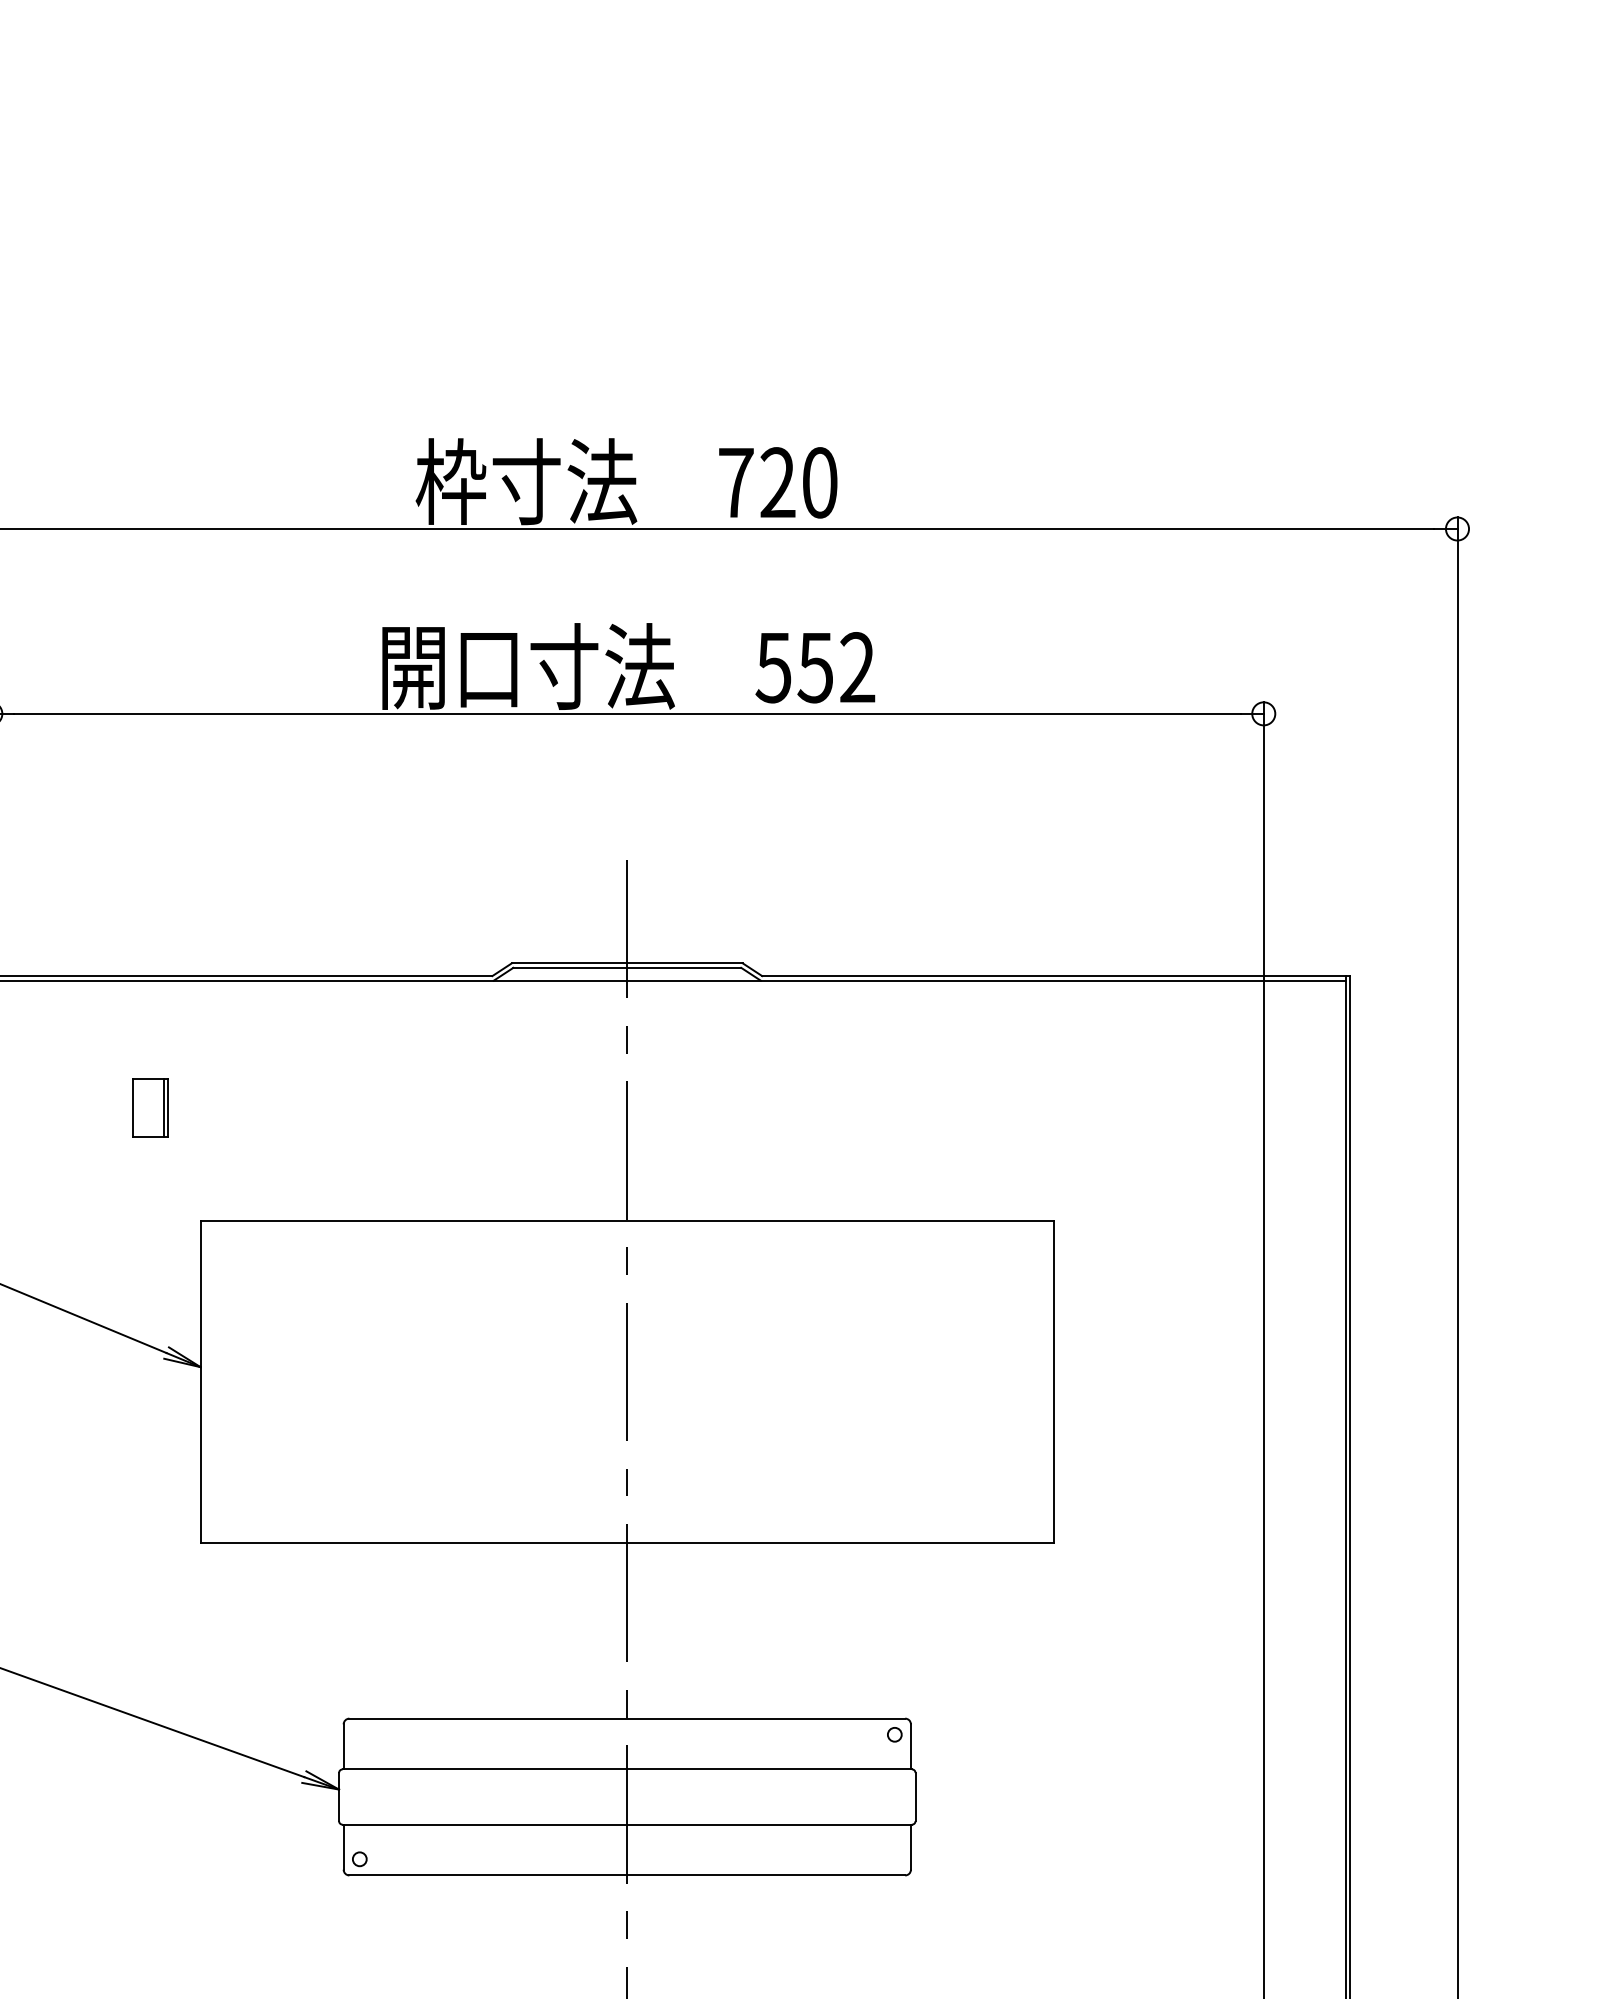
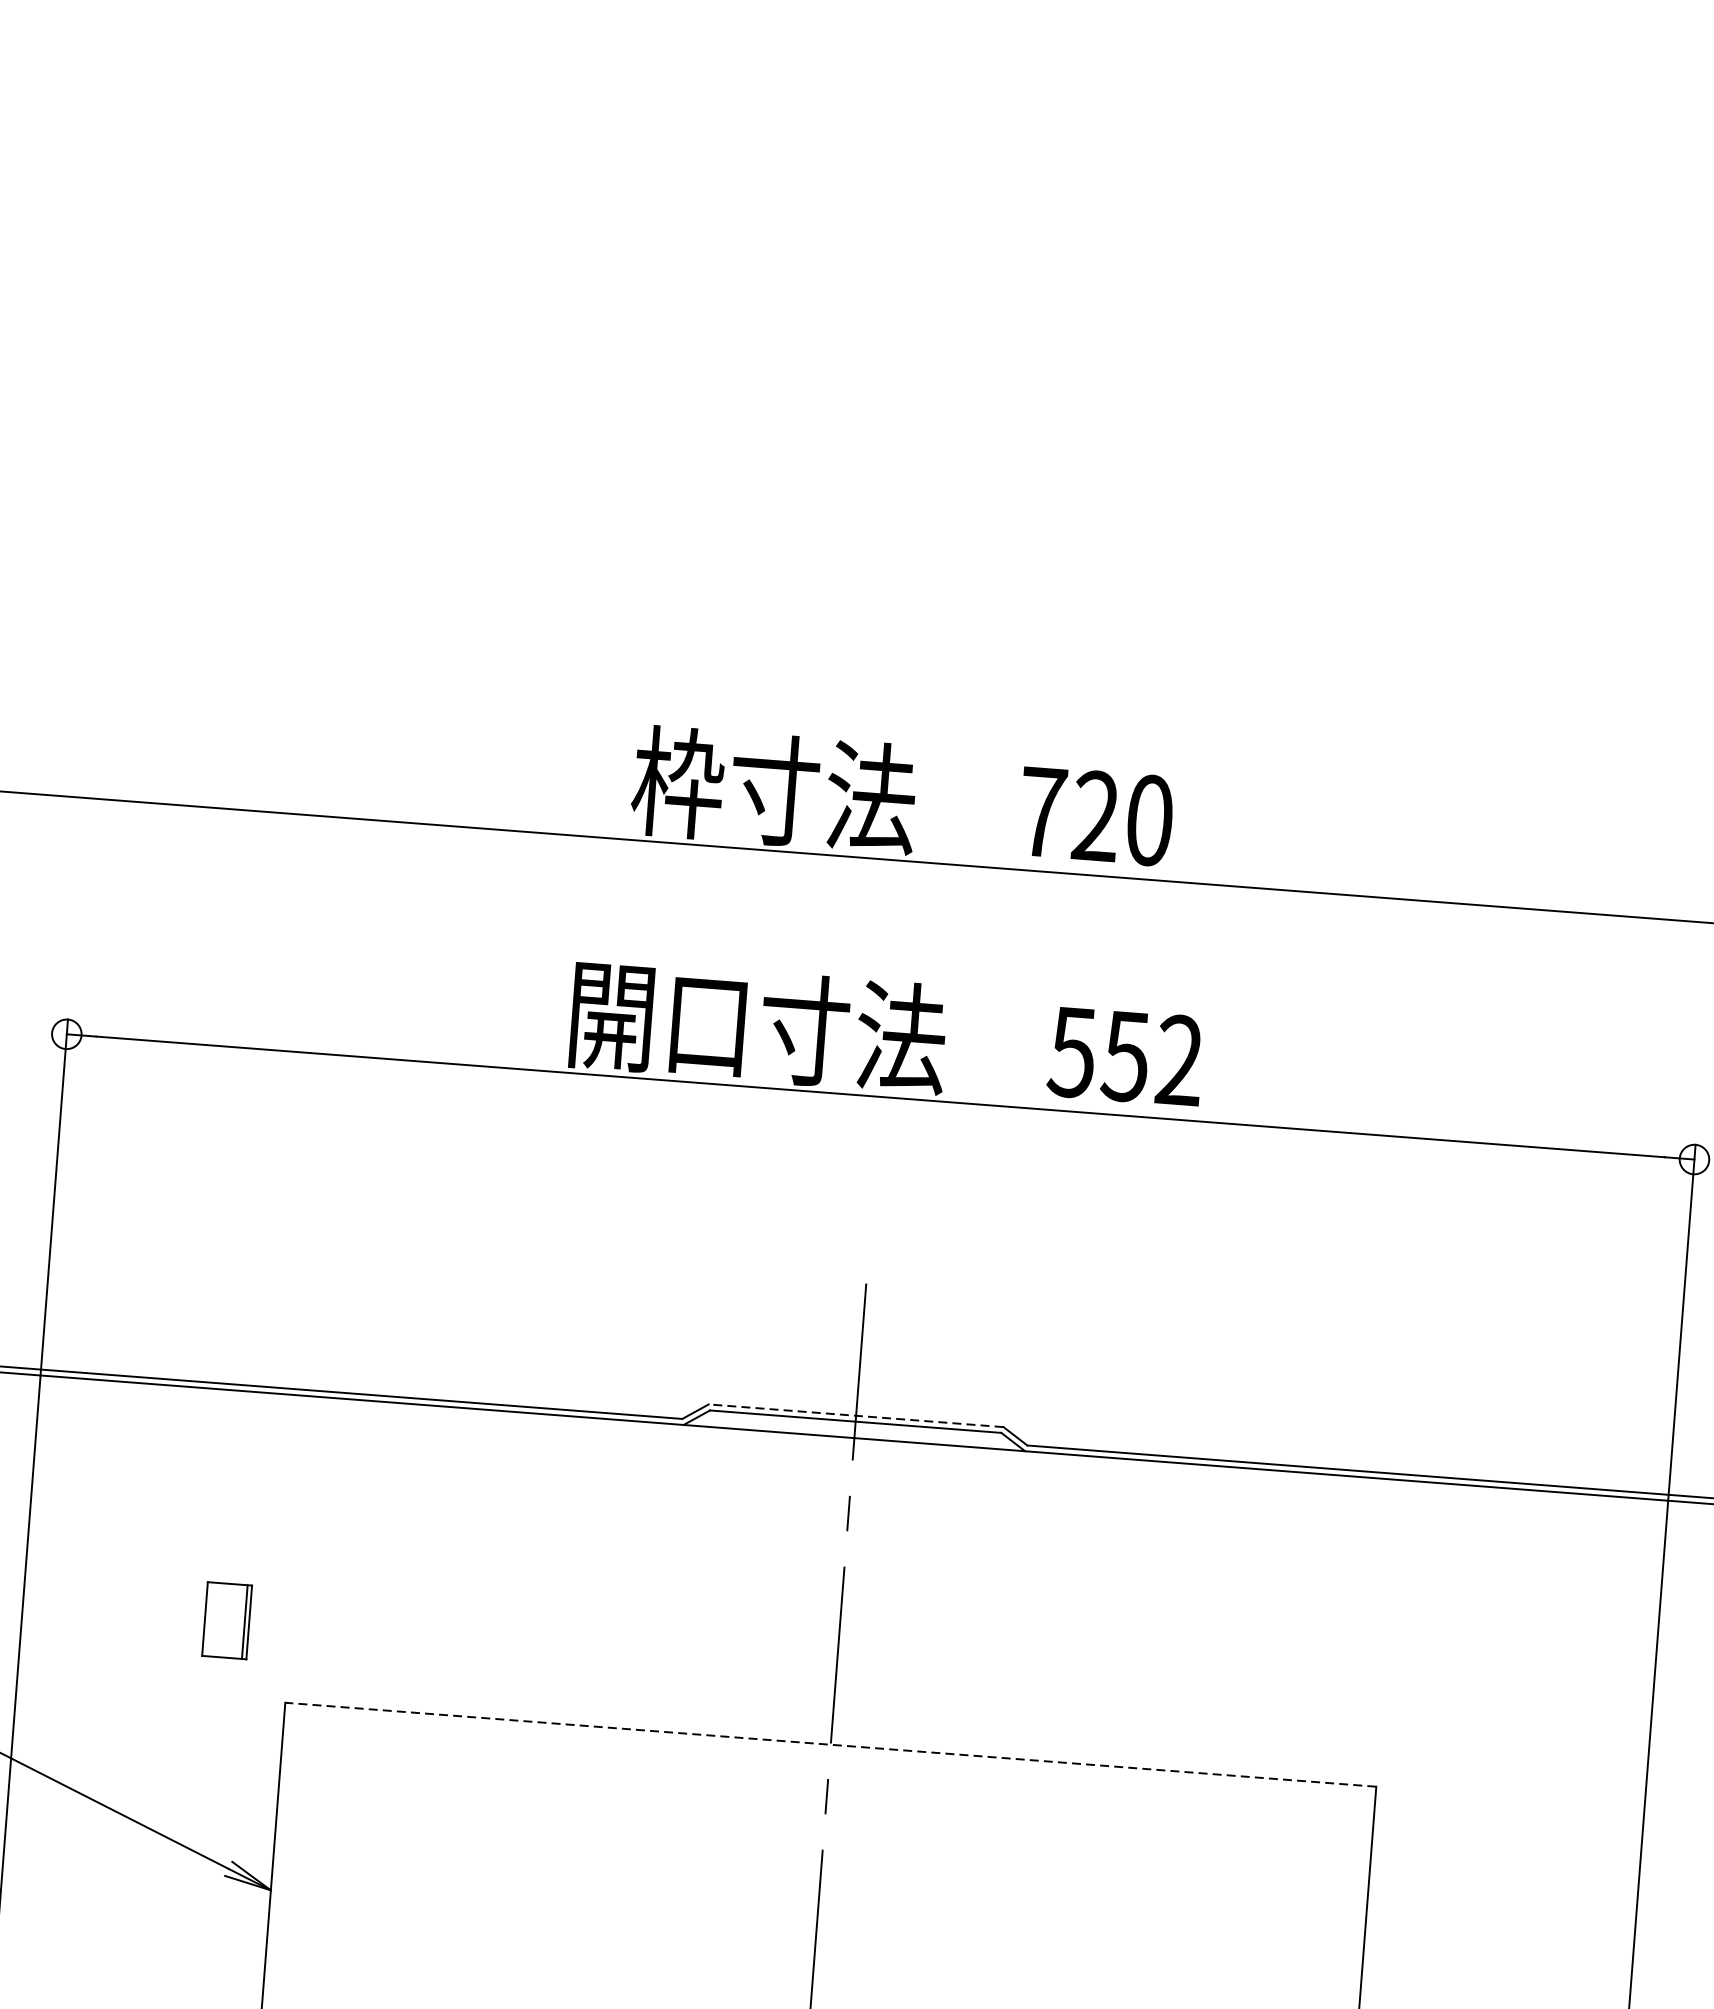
line: (626, 963) -> (855, 1416), solid -> dashed
part: (150, 1107) -> (227, 1619), moved
line: (627, 1220) -> (831, 1744), solid -> dashed

